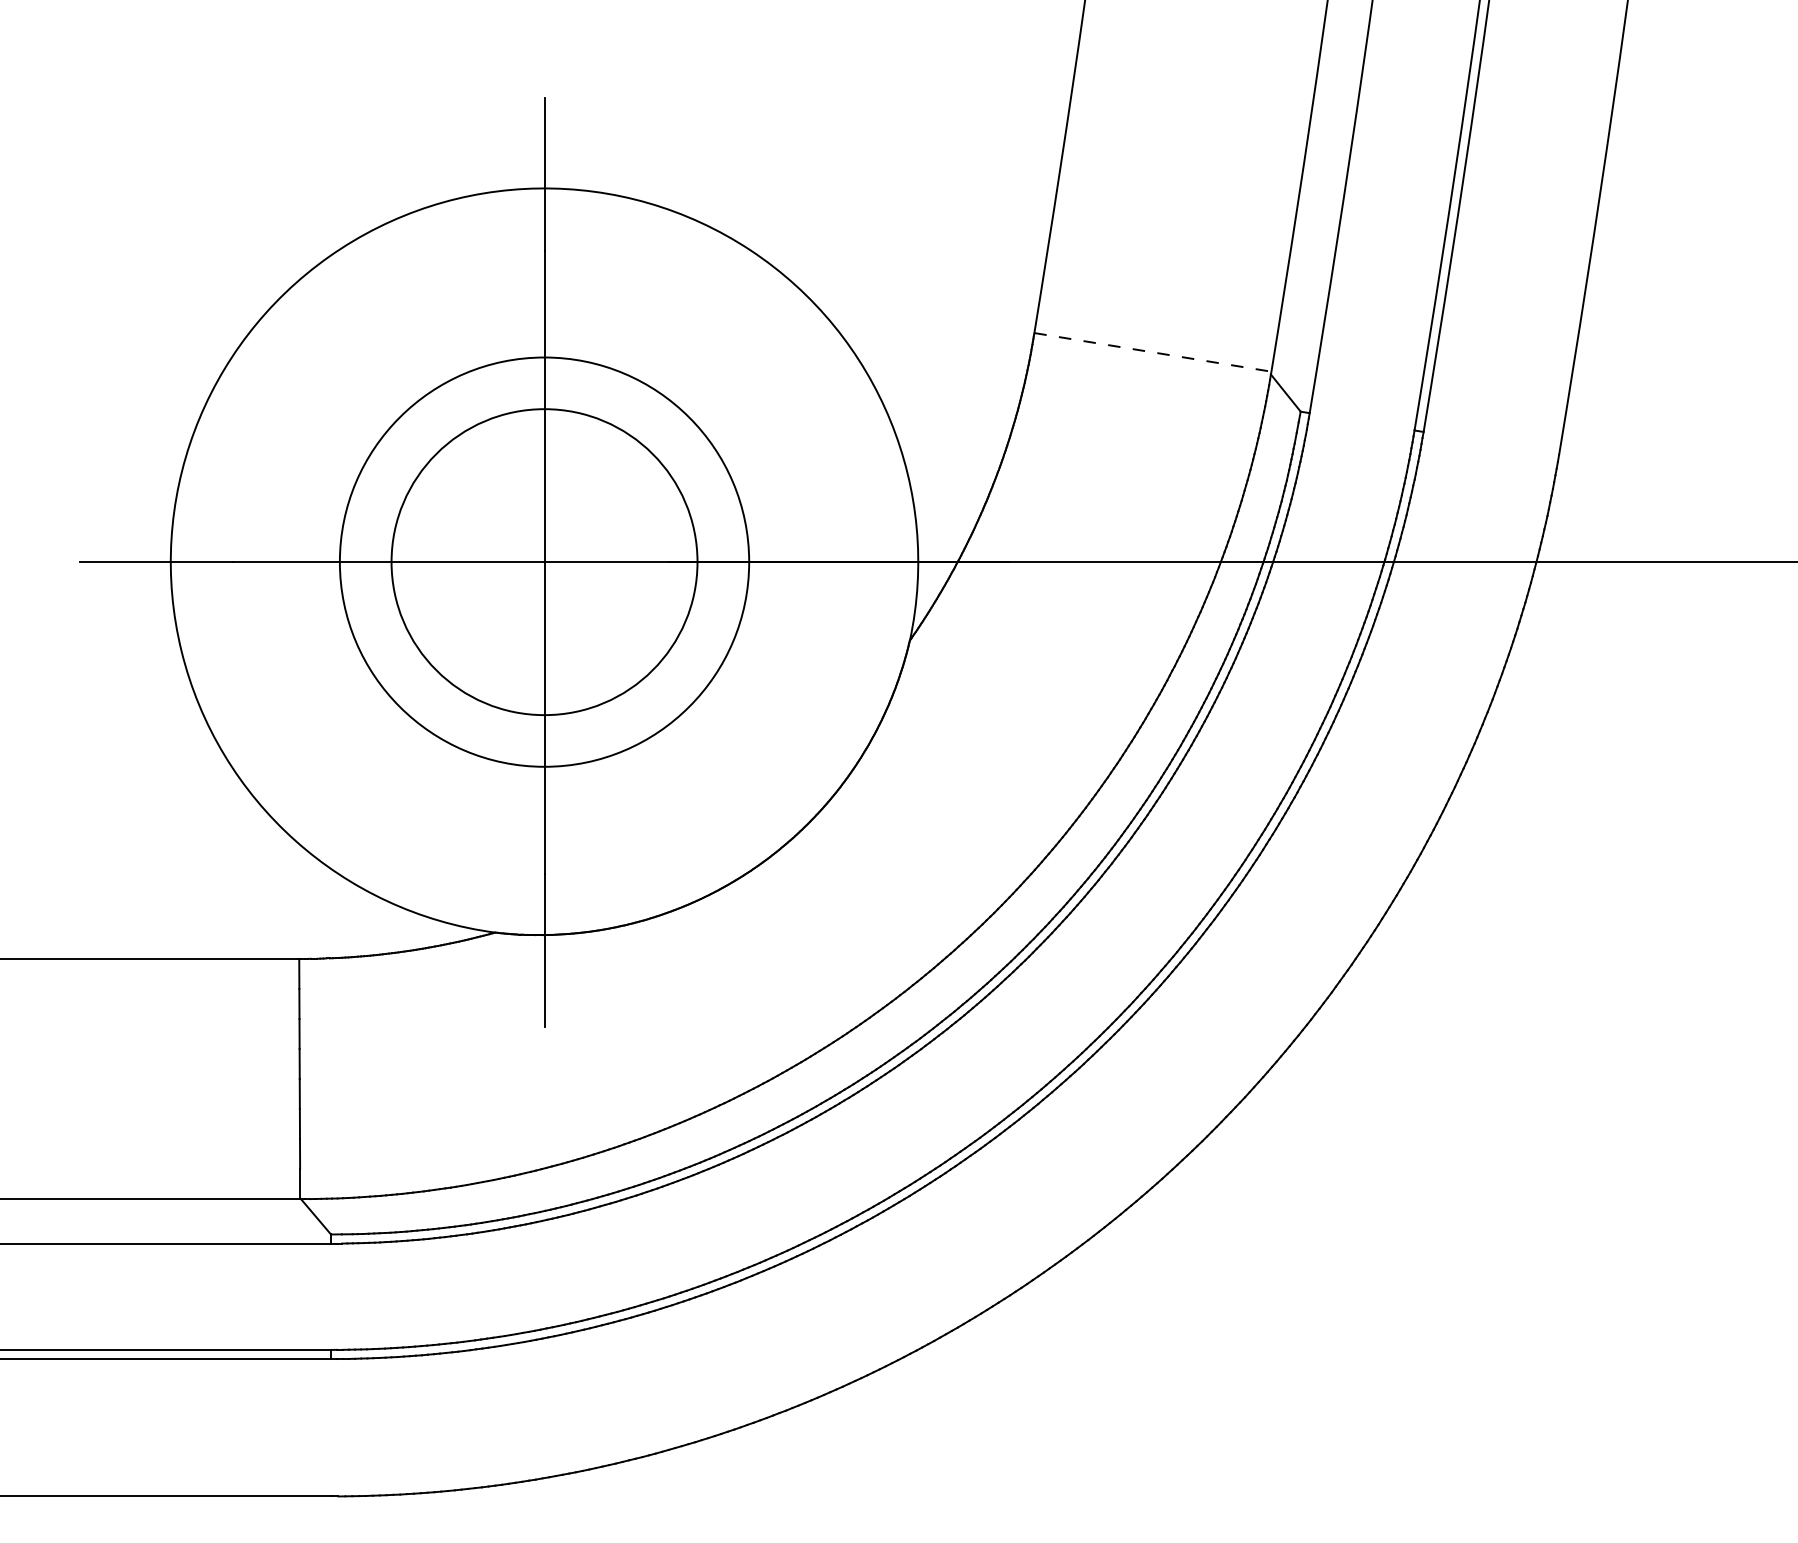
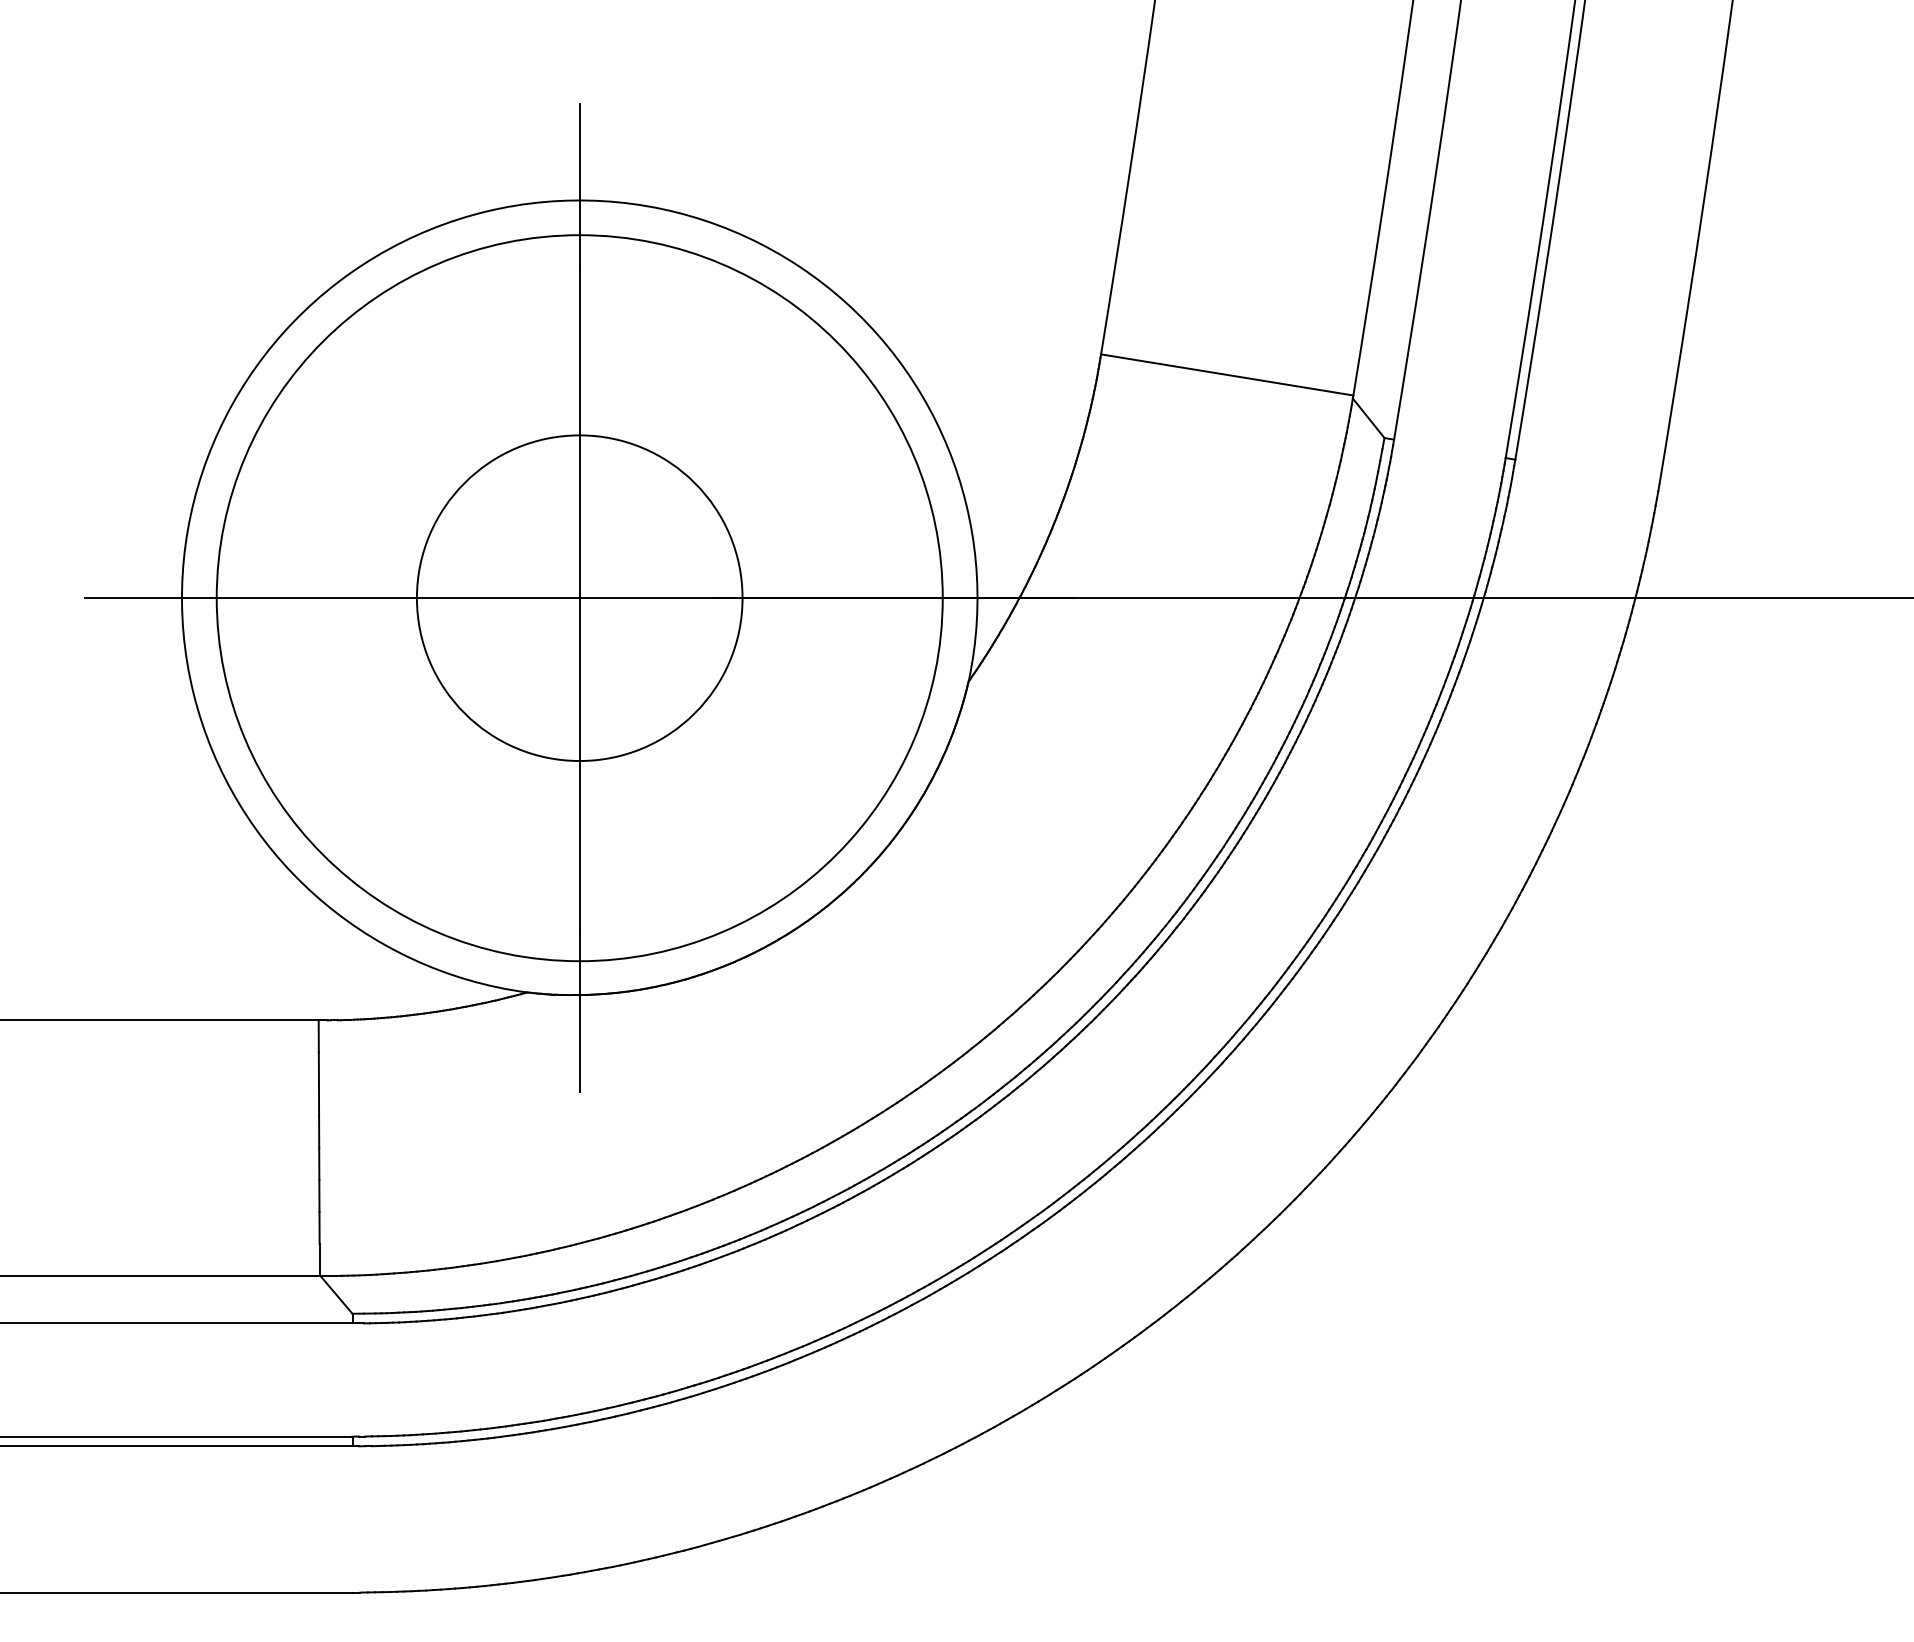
line: (1153, 351) -> (1227, 374), dashed -> solid
circle: (544, 562) -> (579, 598), size x1.67

